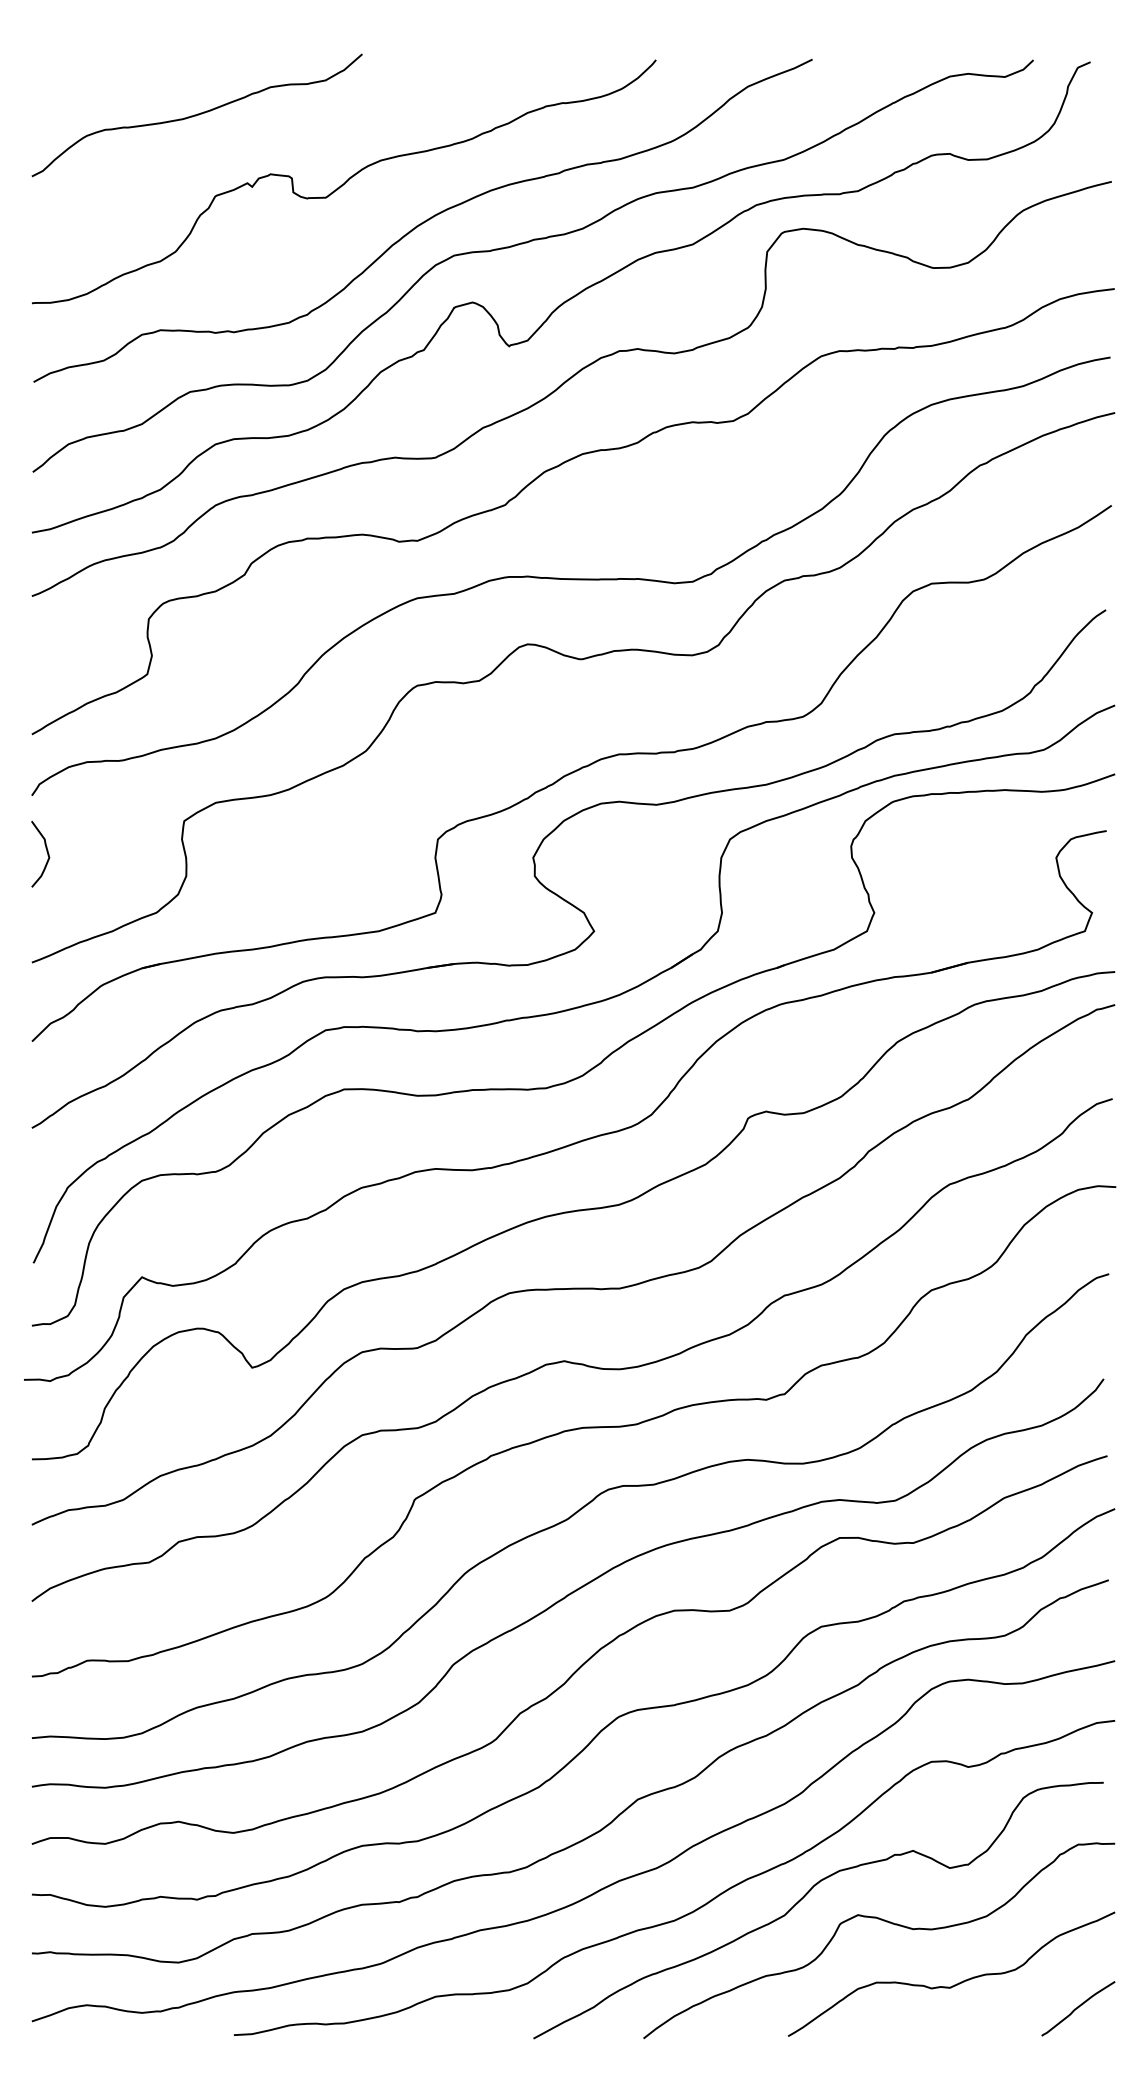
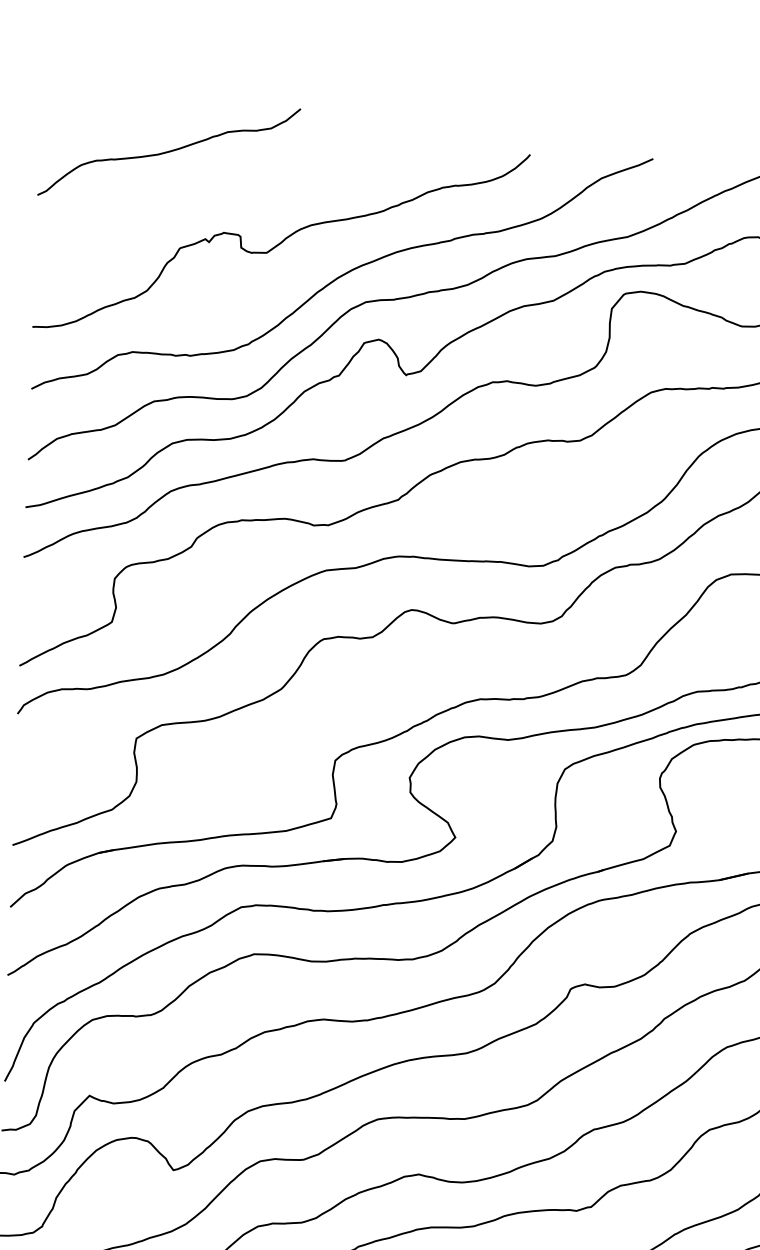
curve: (196, 115) -> (168, 152), moved
curve: (46, 851) -> (27, 758), removed

